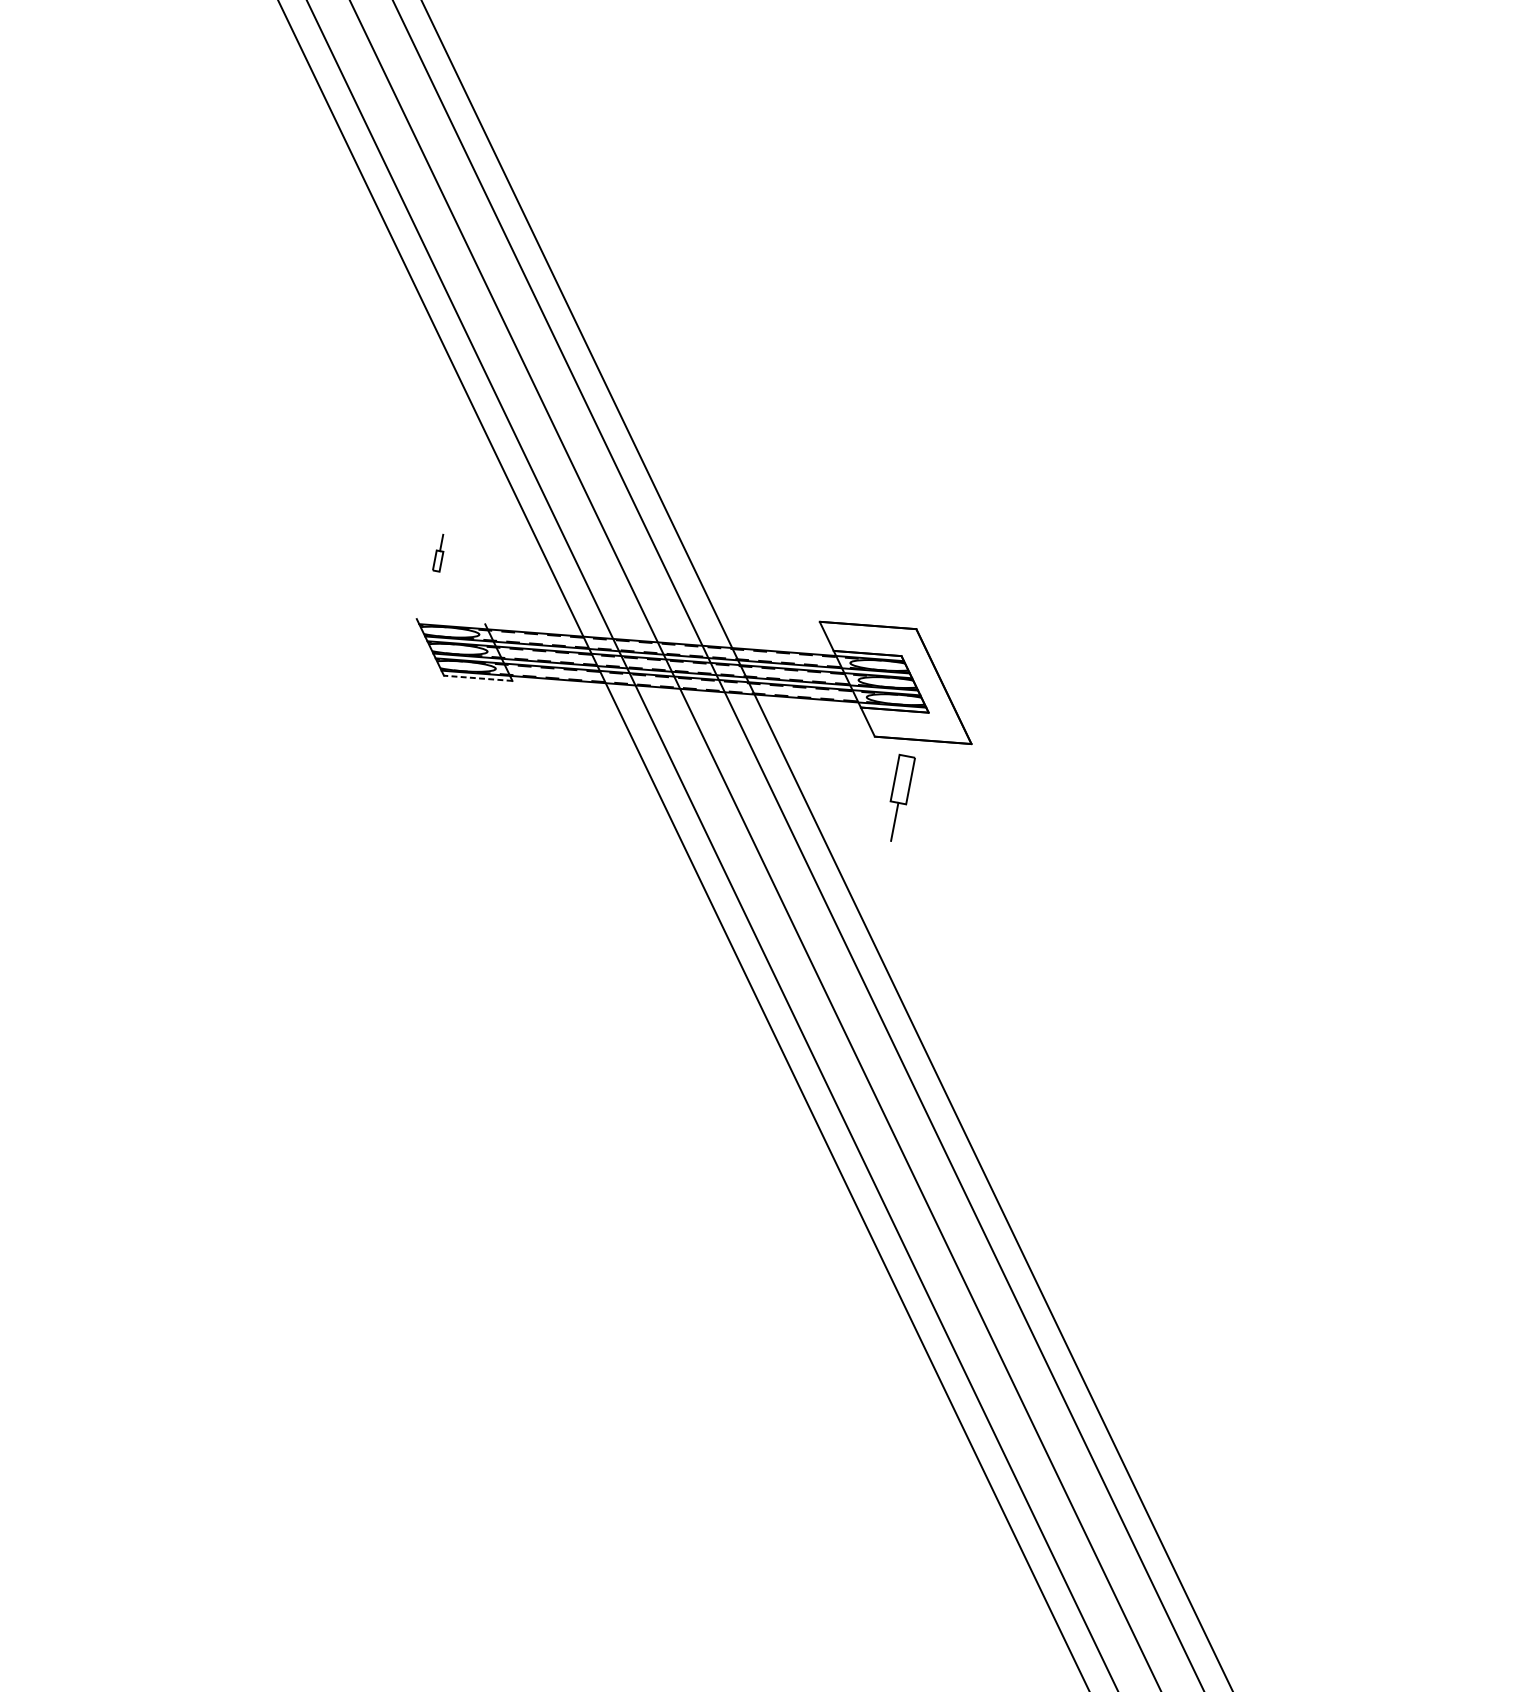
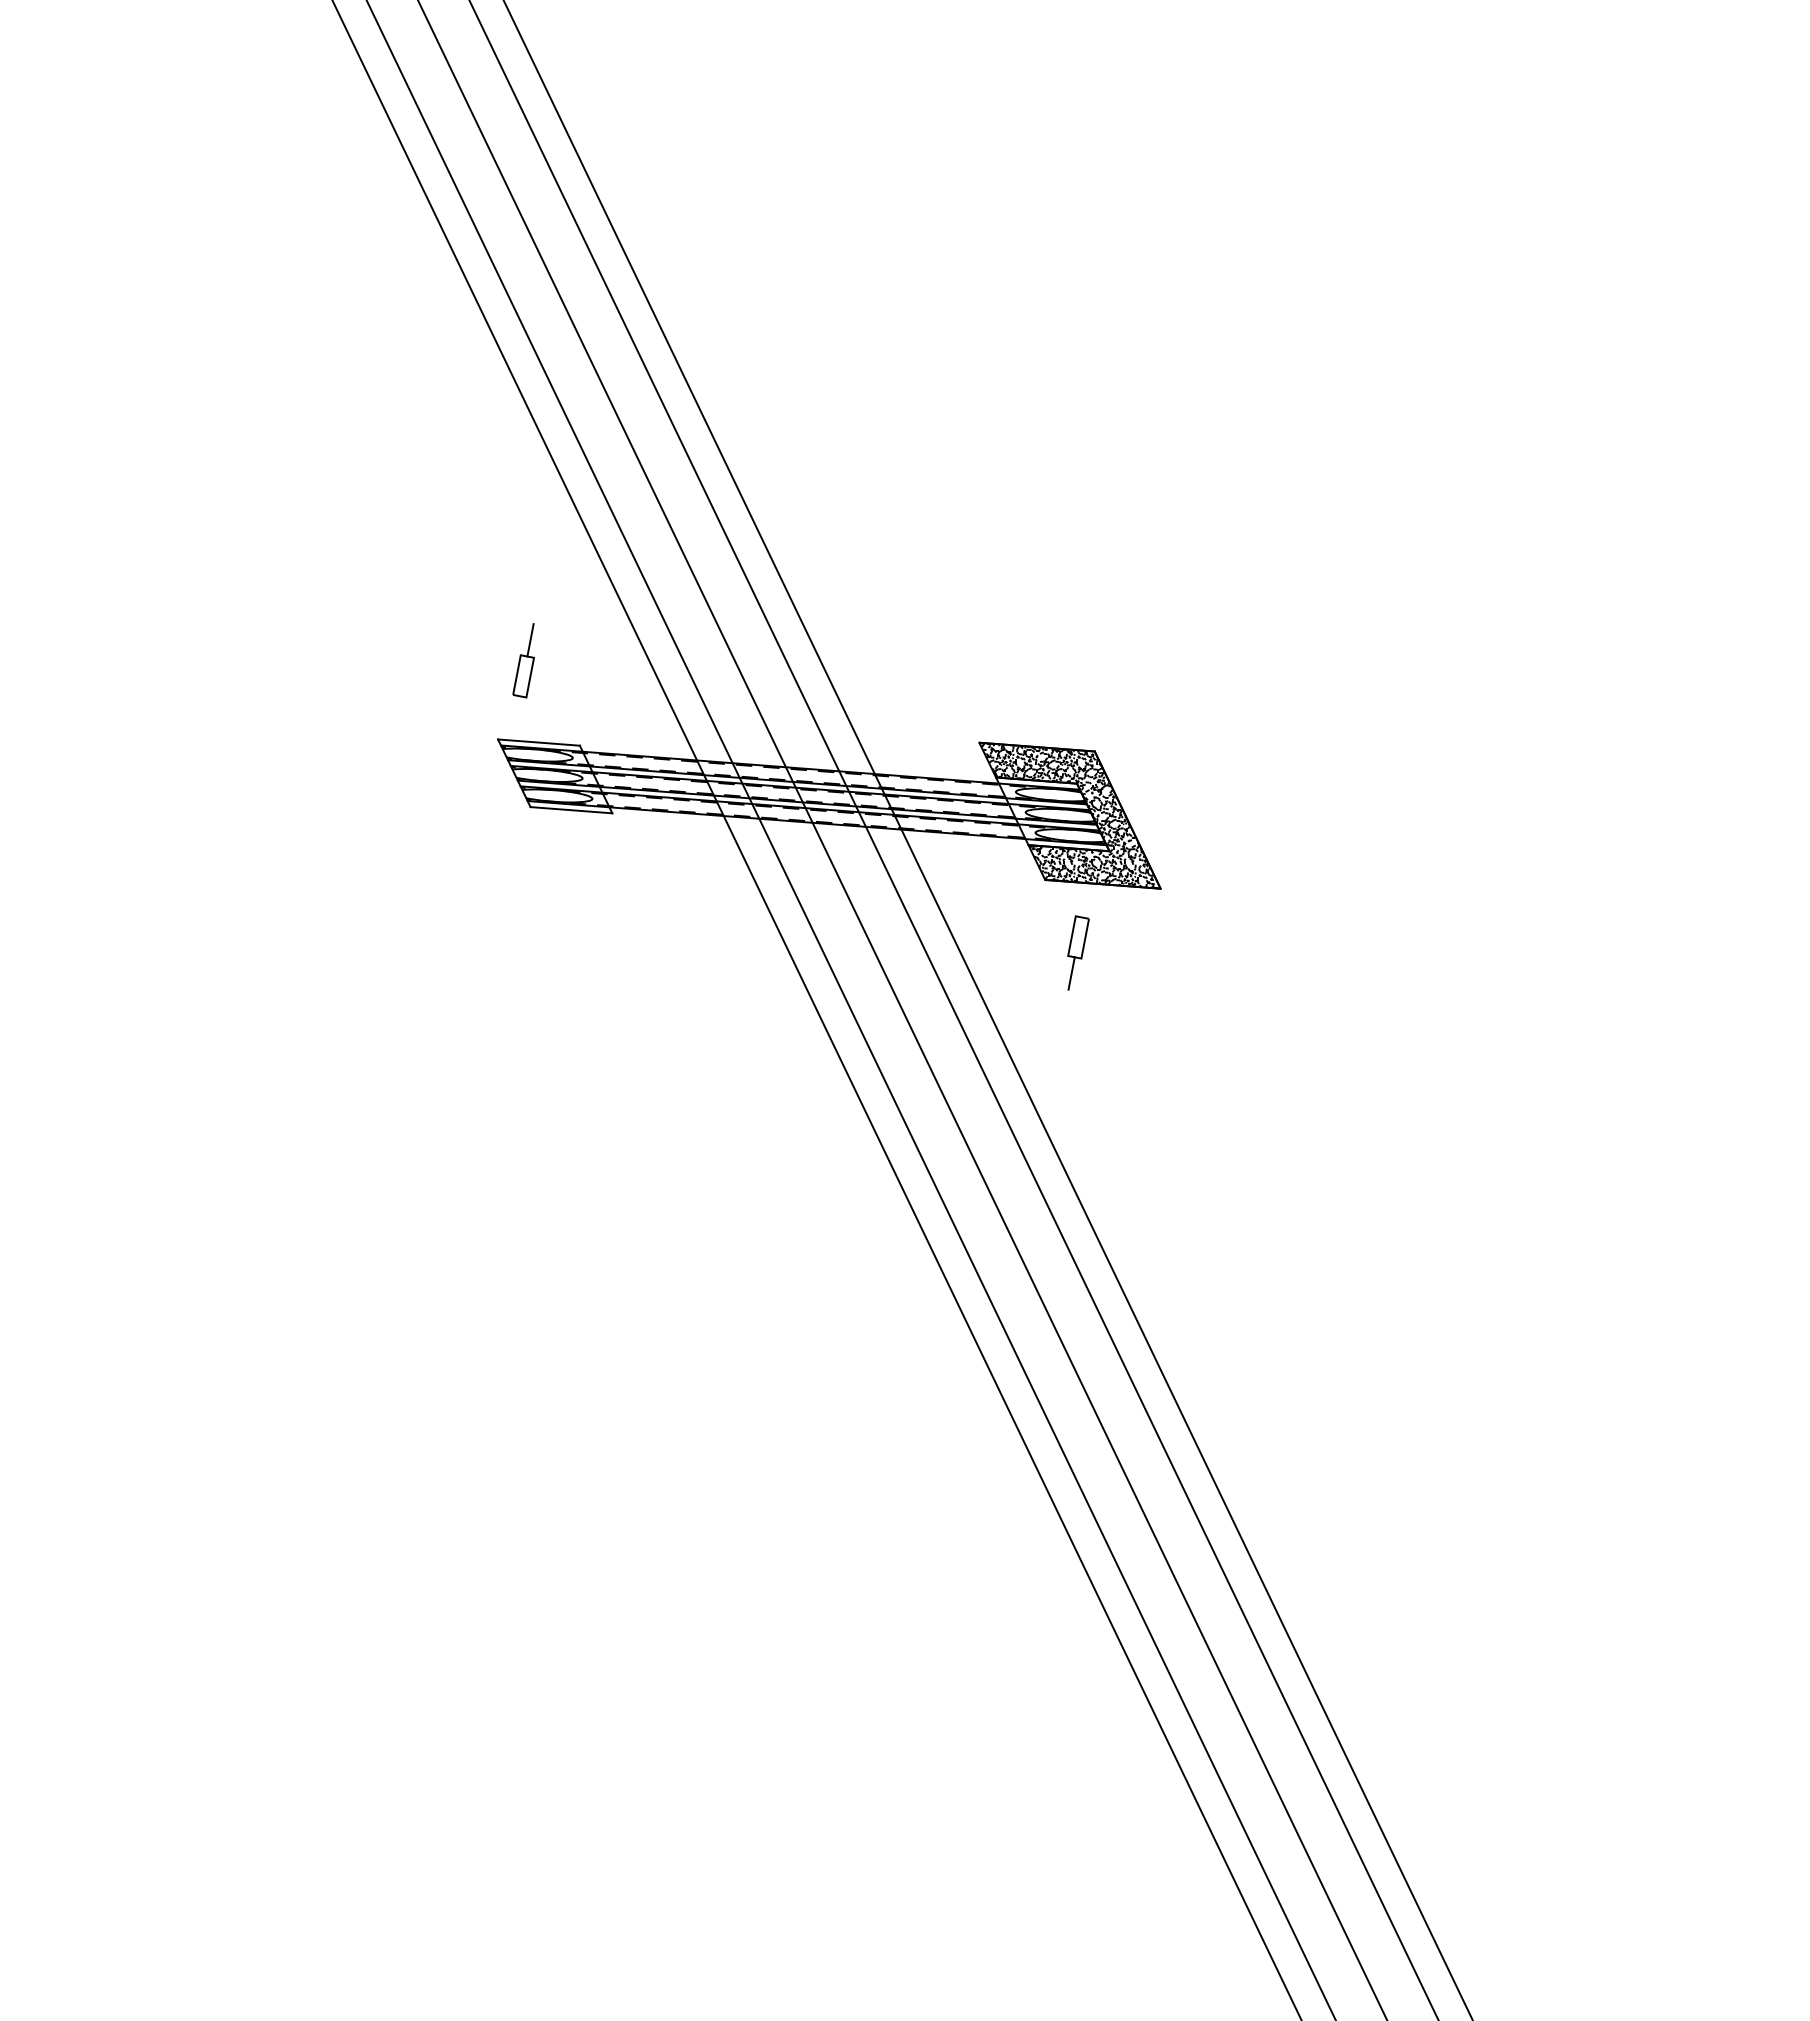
part: (438, 552) -> (523, 660), size x1.67
line: (450, 621) -> (538, 742), added
line: (477, 678) -> (570, 810), dashed -> solid
hatch: (896, 682) -> (1070, 815), added
part: (902, 797) -> (1078, 952), size x0.71

